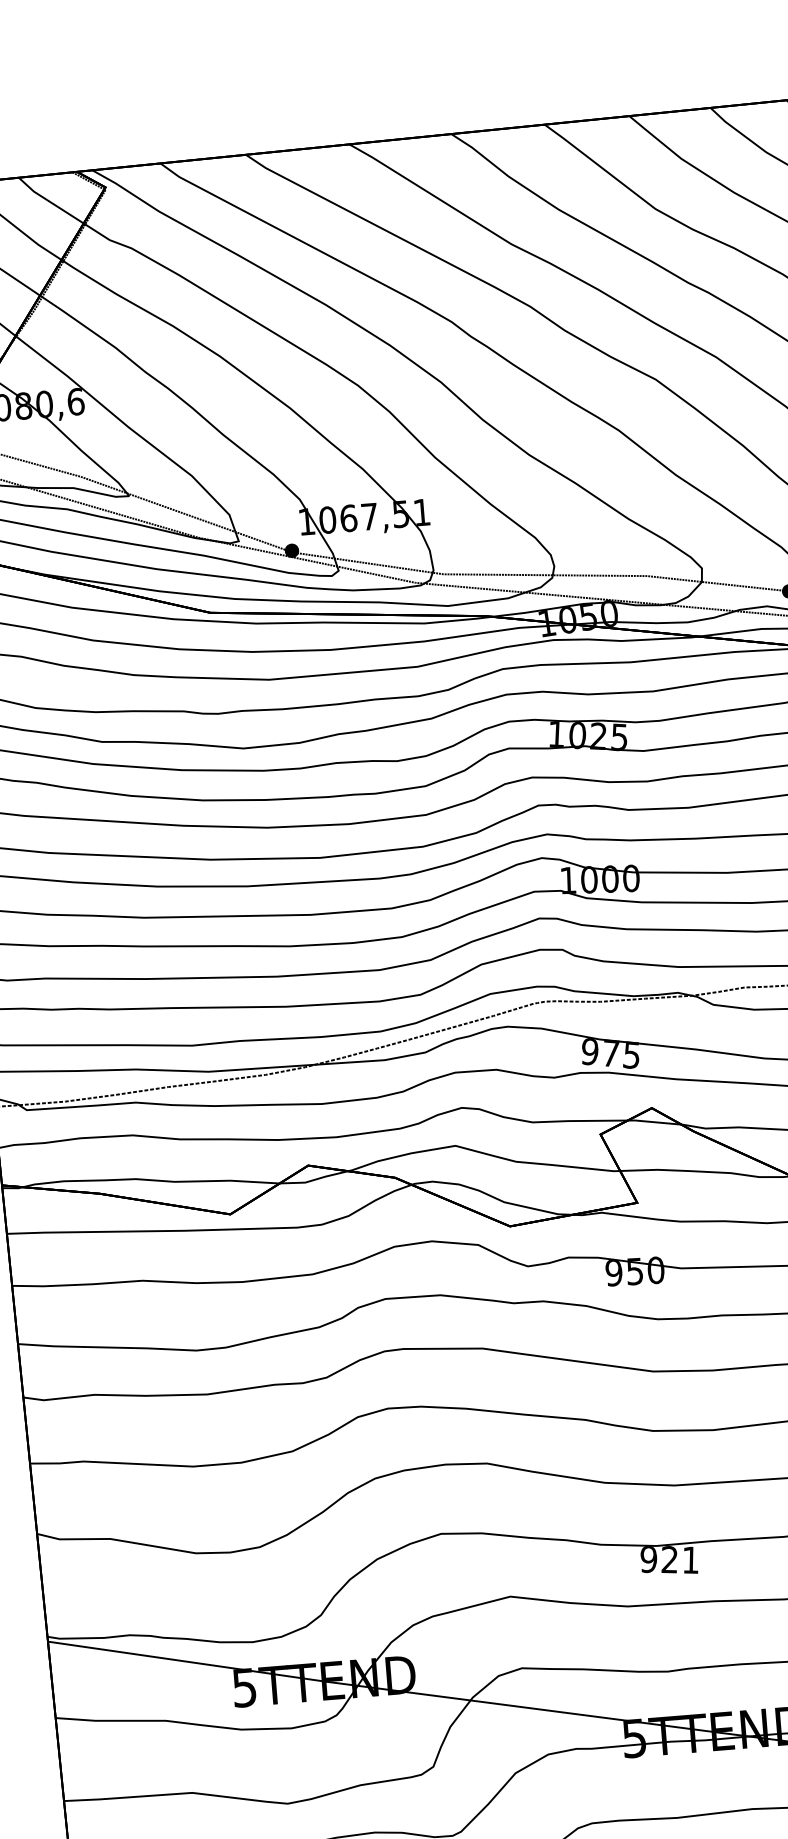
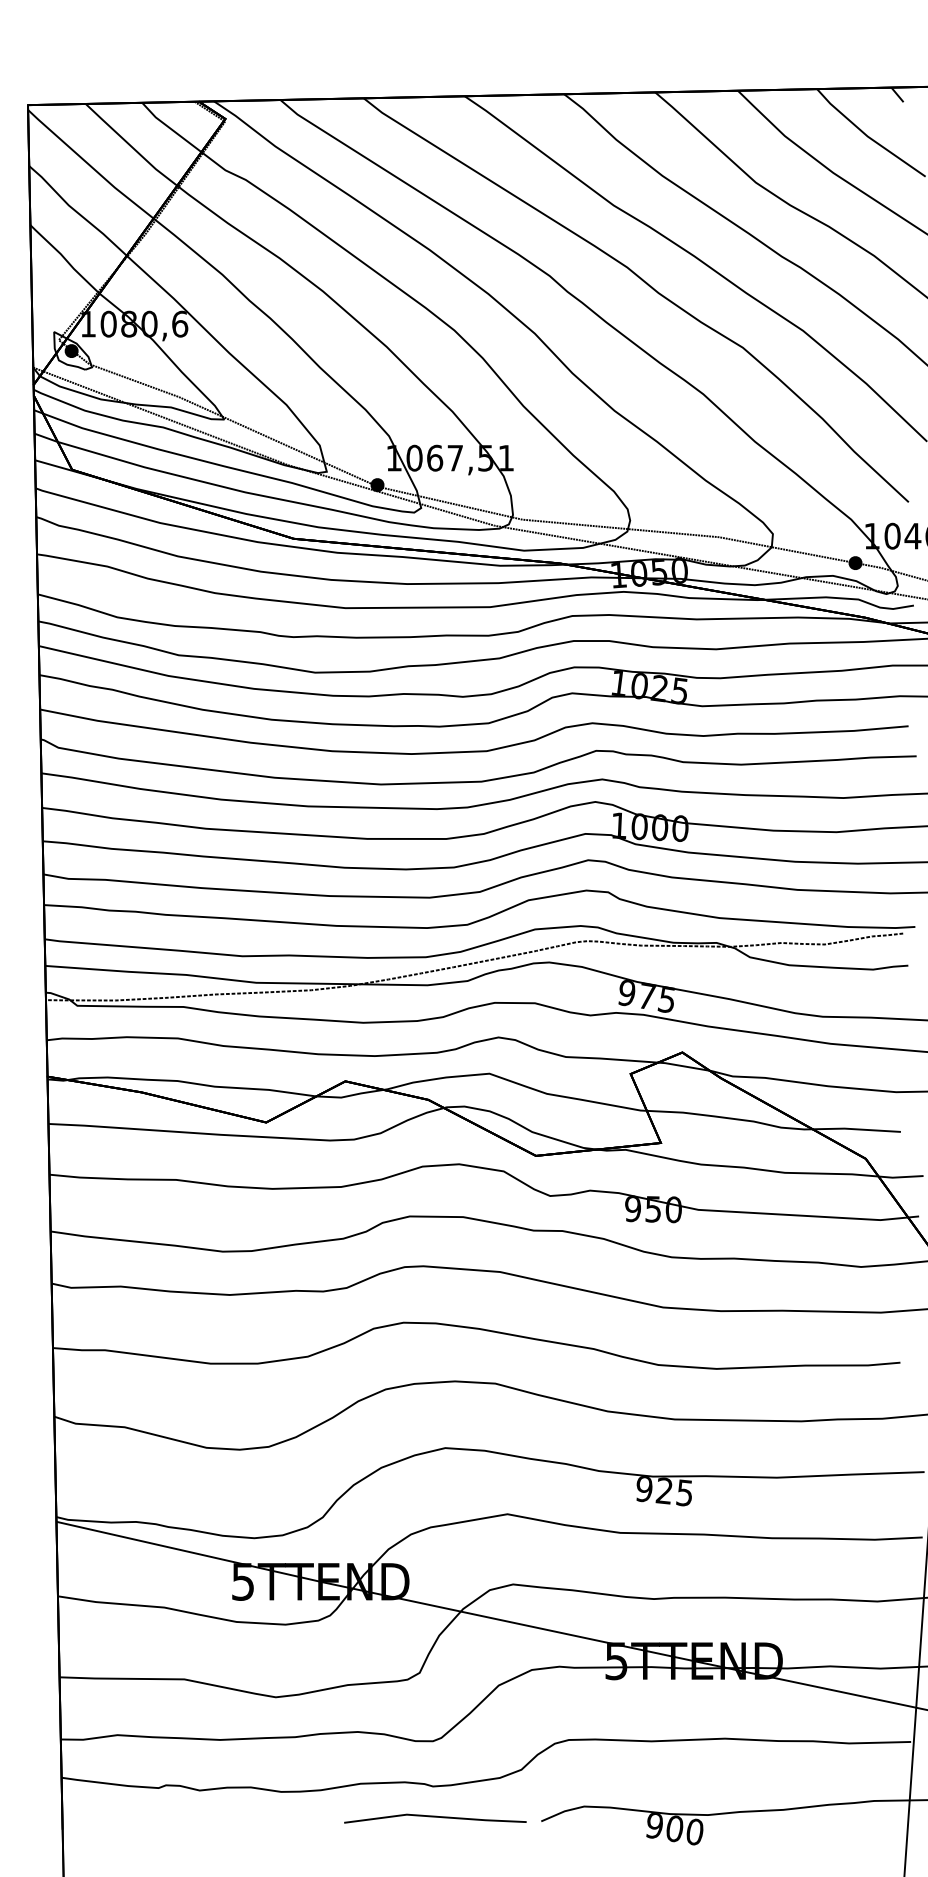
text: (689, 1559) -> (683, 1492), 921 -> 925

